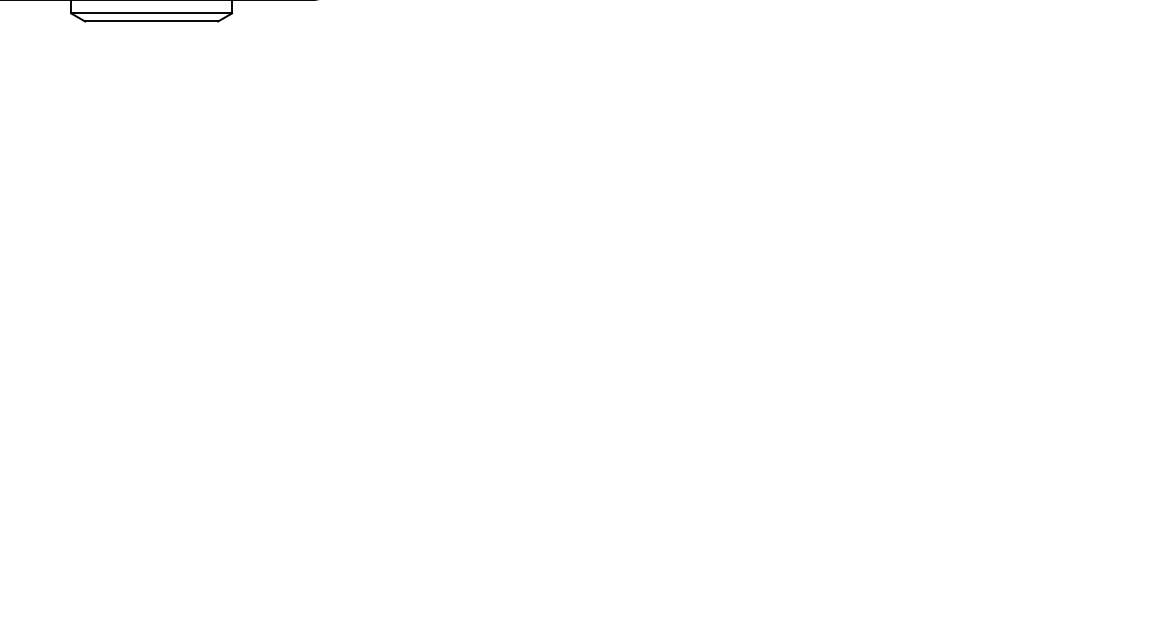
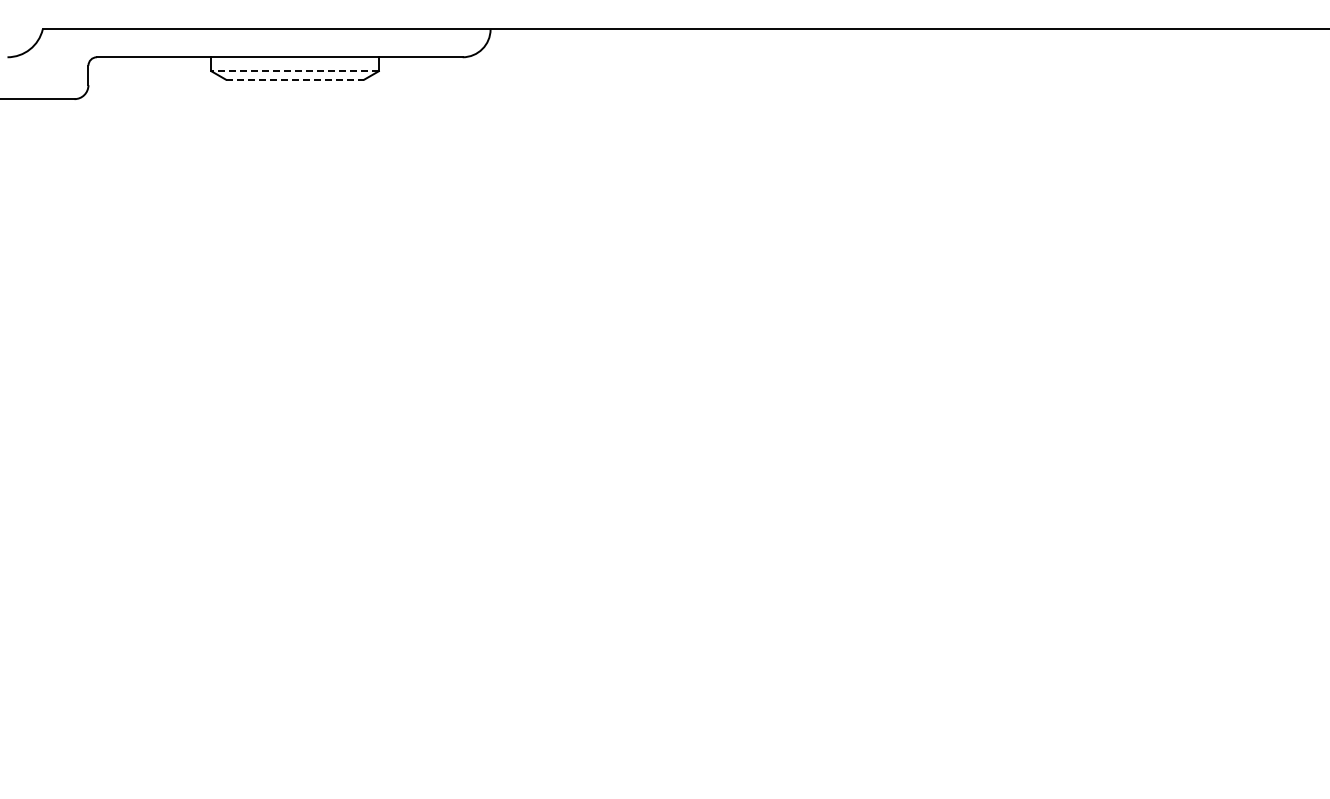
line: (151, 13) -> (295, 71), solid -> dashed
line: (151, 21) -> (295, 79), solid -> dashed

